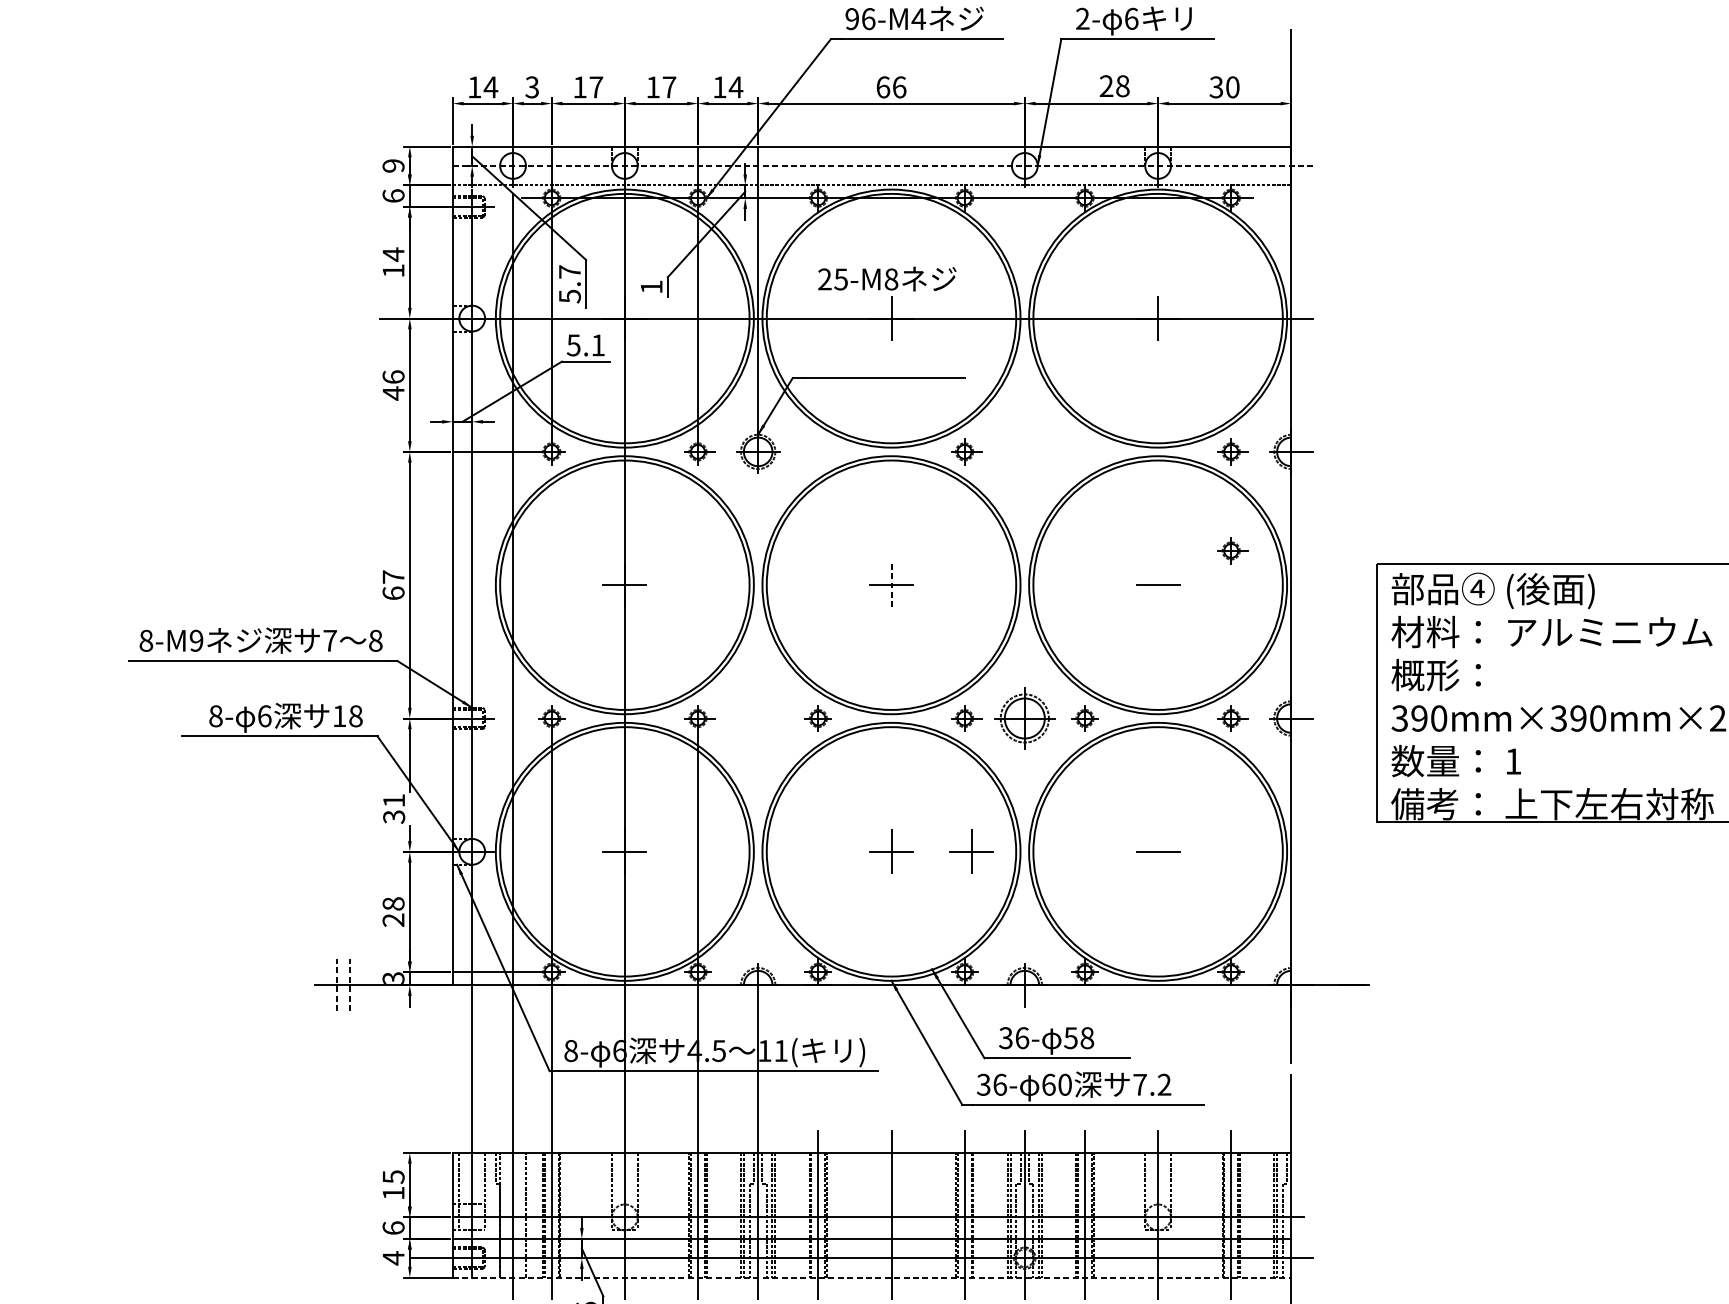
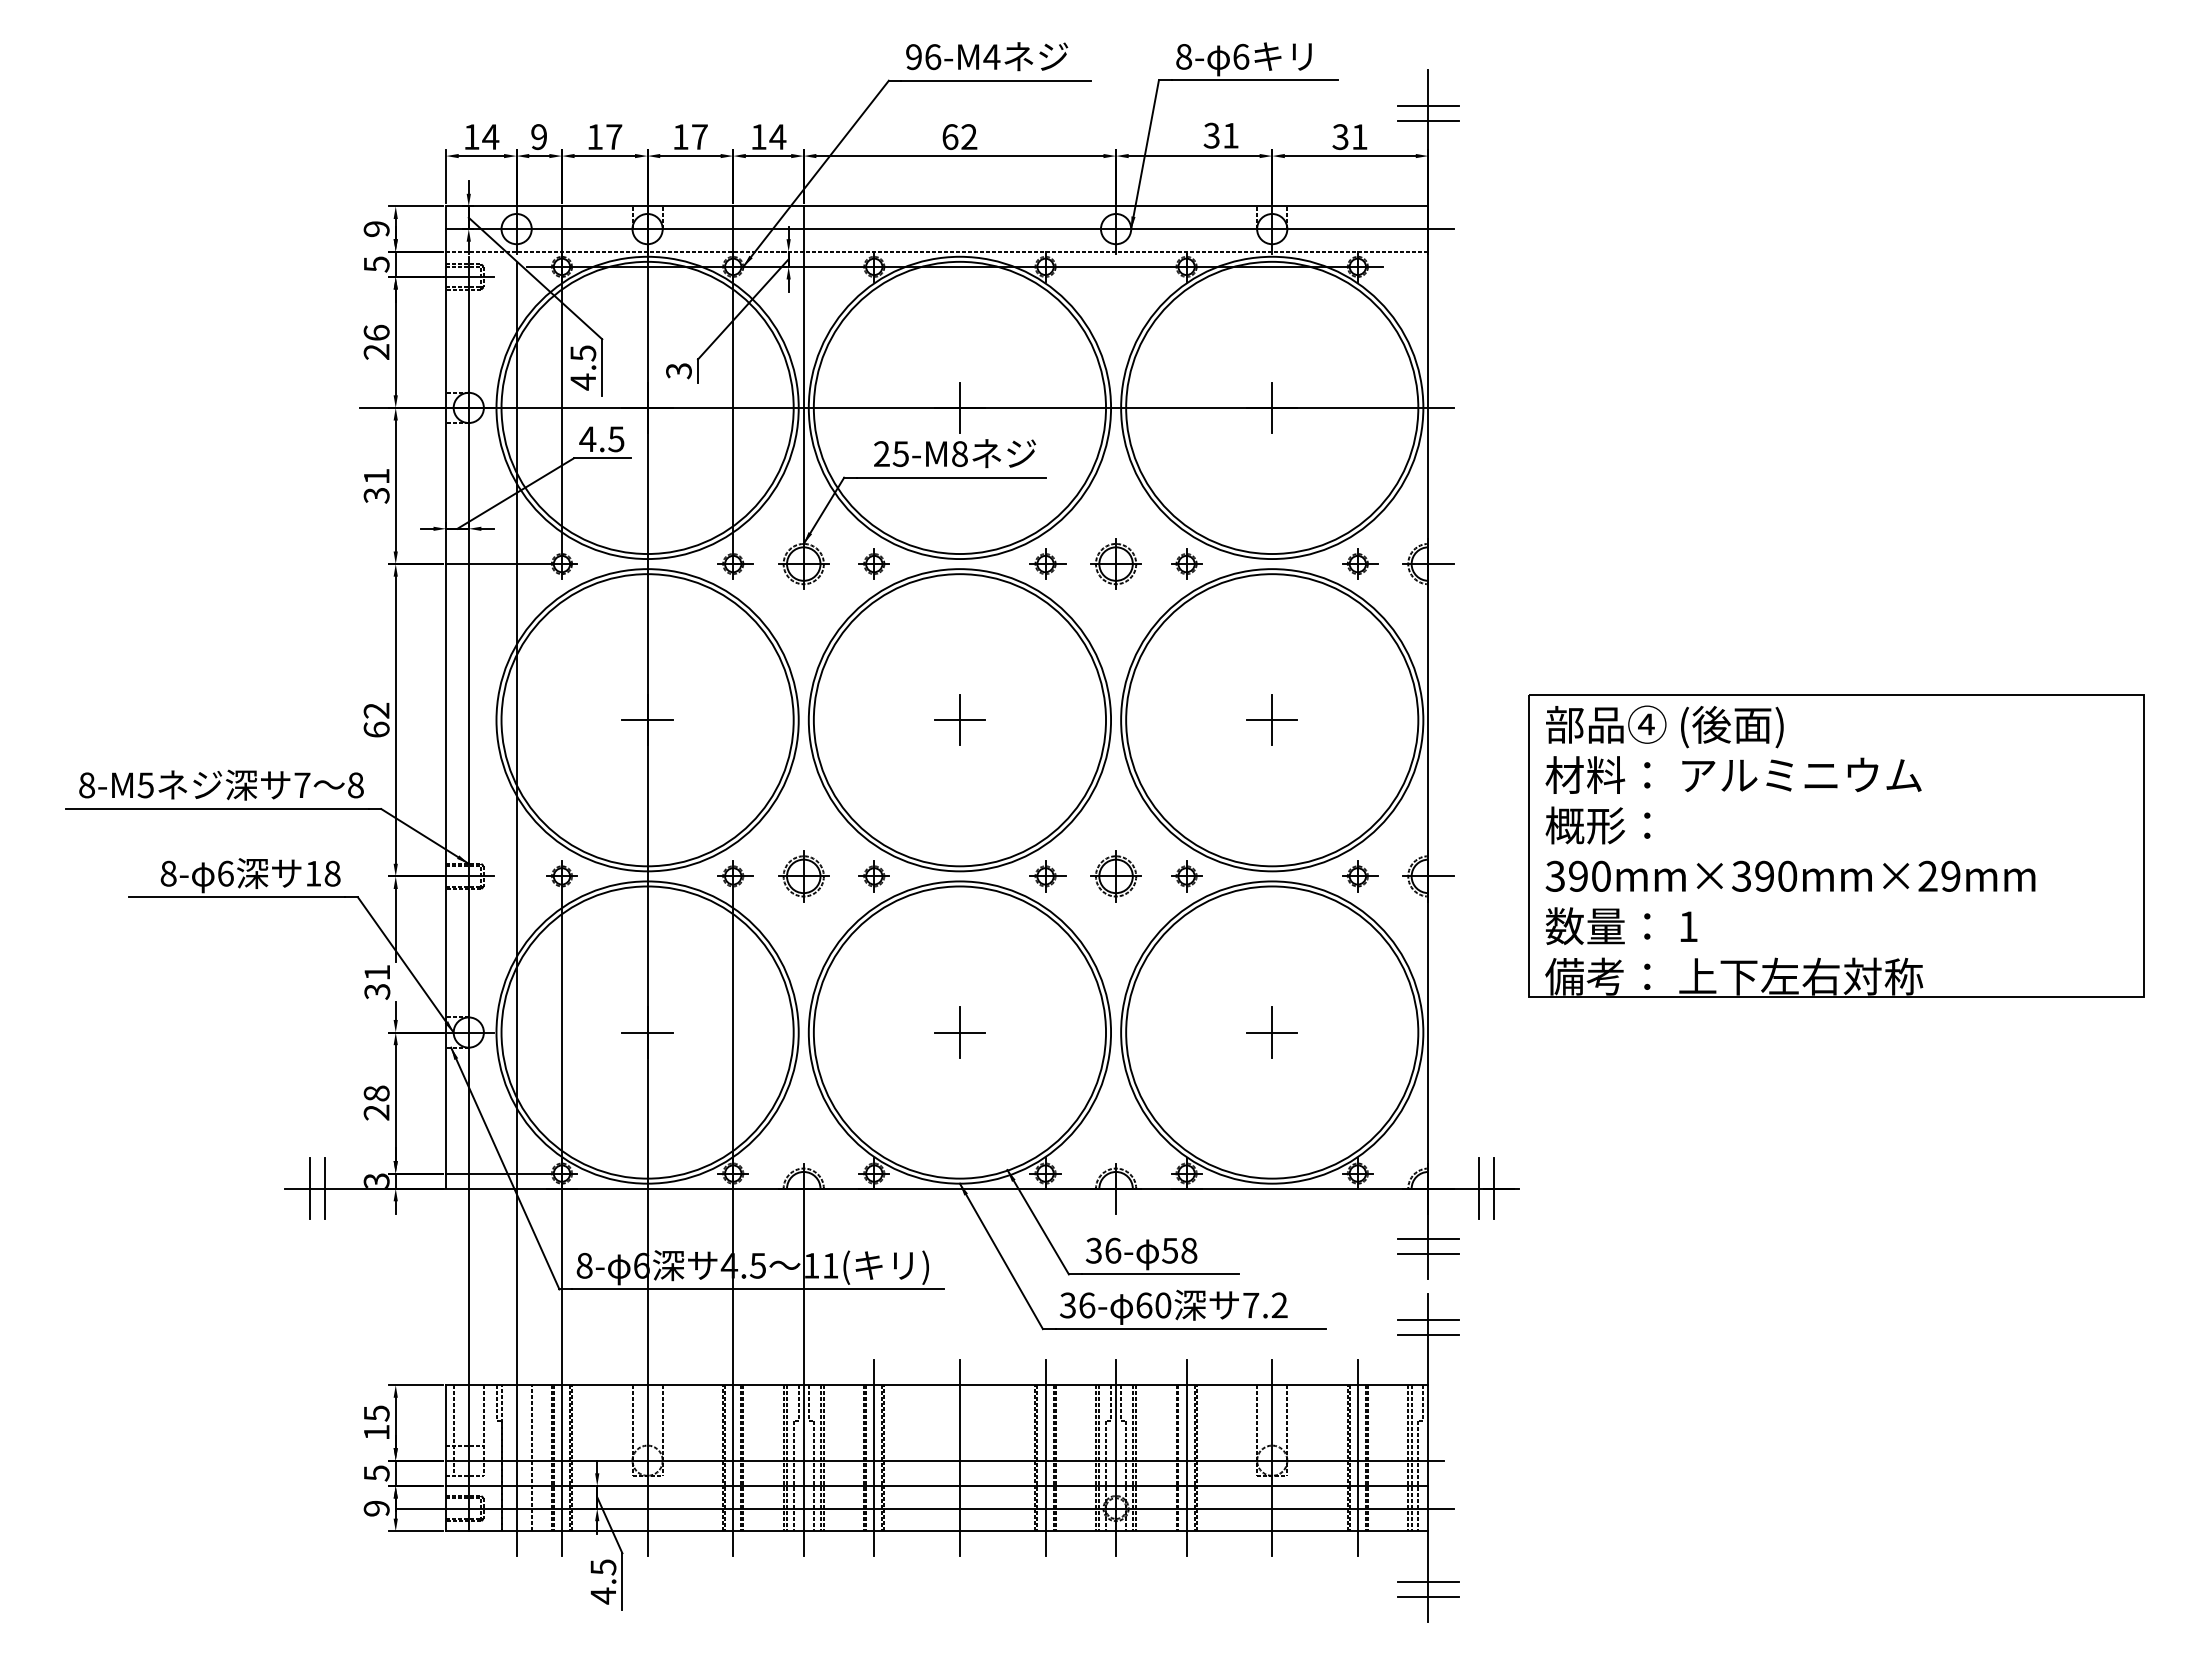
text: (1083, 18) -> (1184, 56), 2- -> 8-
line: (1291, 60) -> (1428, 105), added
line: (1291, 73) -> (1428, 120), added
text: (531, 86) -> (538, 136), 3 -> 9
text: (1113, 86) -> (1220, 135), 28 -> 31
text: (899, 87) -> (969, 137), 66 -> 62
text: (1232, 87) -> (1359, 137), 30 -> 31
line: (882, 166) -> (949, 229), dashed -> solid
text: (393, 196) -> (376, 264), 6 -> 5
text: (393, 261) -> (376, 341), 14 -> 26
text: (886, 278) -> (954, 453), moved
text: (570, 284) -> (583, 367), 5.7 -> 4.5
text: (651, 287) -> (678, 371), 1 -> 3
text: (585, 345) -> (601, 439), 5.1 -> 4.5
text: (393, 385) -> (376, 486), 46 -> 31
part: (817, 451) -> (873, 563), added
part: (1024, 451) -> (1115, 563), added
part: (1084, 451) -> (1186, 563), added
part: (1233, 550) -> (1360, 679), removed
text: (393, 576) -> (376, 710), 67 -> 62
line: (891, 585) -> (959, 720), dashed -> solid
line: (1158, 585) -> (1272, 720), added
text: (196, 640) -> (145, 785), 8-M9 -> 8-M5
part: (757, 718) -> (803, 876), added
part: (1024, 718) -> (1115, 876), size x0.71
part: (971, 851) -> (1053, 1032), removed
line: (1158, 851) -> (1272, 1032), added
line: (337, 984) -> (310, 1188), dashed -> solid
line: (349, 984) -> (325, 1188), dashed -> solid
line: (1334, 984) -> (1478, 1188), added
line: (1347, 984) -> (1493, 1188), added
line: (1291, 1028) -> (1428, 1239), added
line: (1291, 1041) -> (1428, 1254), added
line: (1291, 1096) -> (1428, 1319), added
line: (1291, 1109) -> (1428, 1334), added
text: (393, 1228) -> (376, 1473), 6 -> 5
text: (393, 1258) -> (376, 1508), 4 -> 9
line: (872, 1277) -> (937, 1531), dashed -> solid

